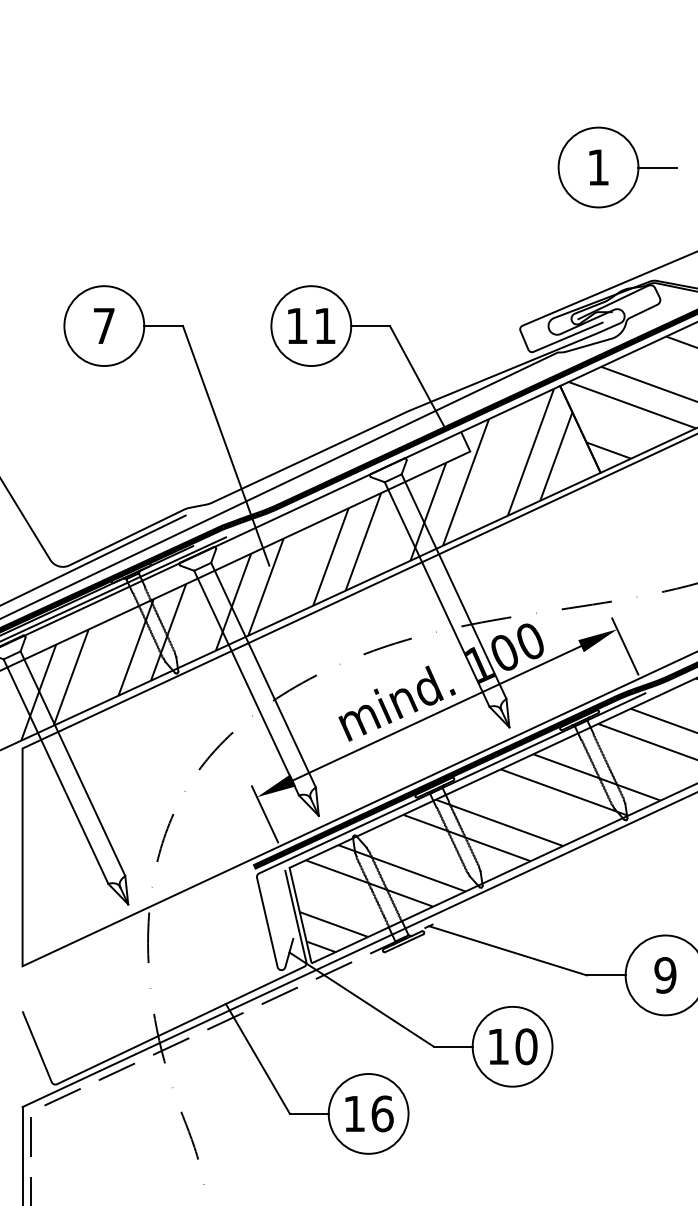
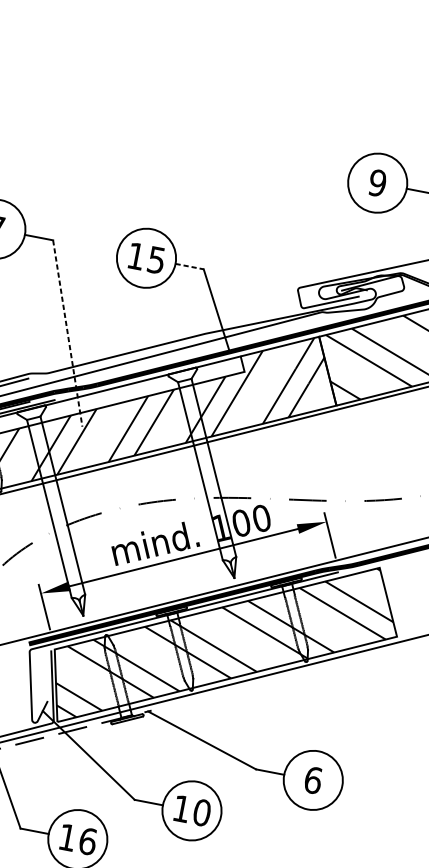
text: (598, 167) -> (377, 183), 1 -> 9
text: (324, 326) -> (156, 260), 11 -> 15
line: (371, 326) -> (190, 267), solid -> dashed
line: (226, 446) -> (67, 334), solid -> dashed
text: (665, 975) -> (313, 780), 9 -> 6

